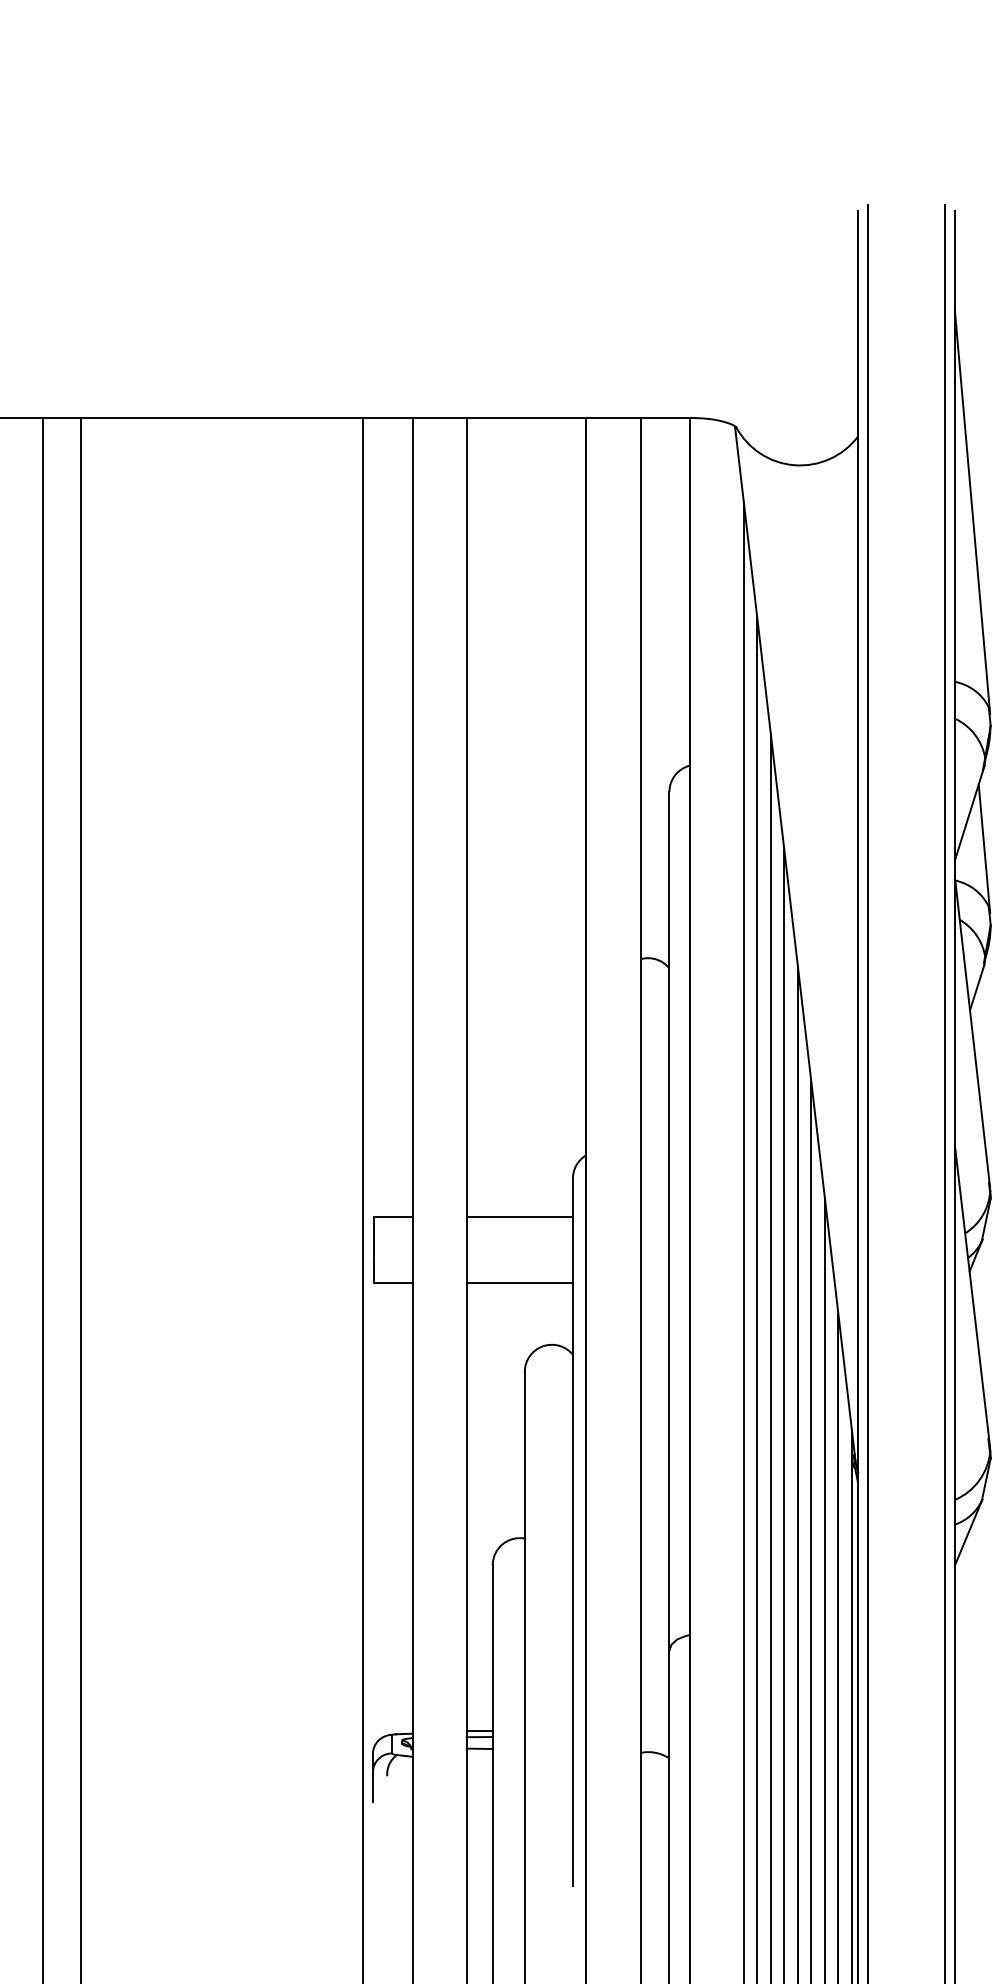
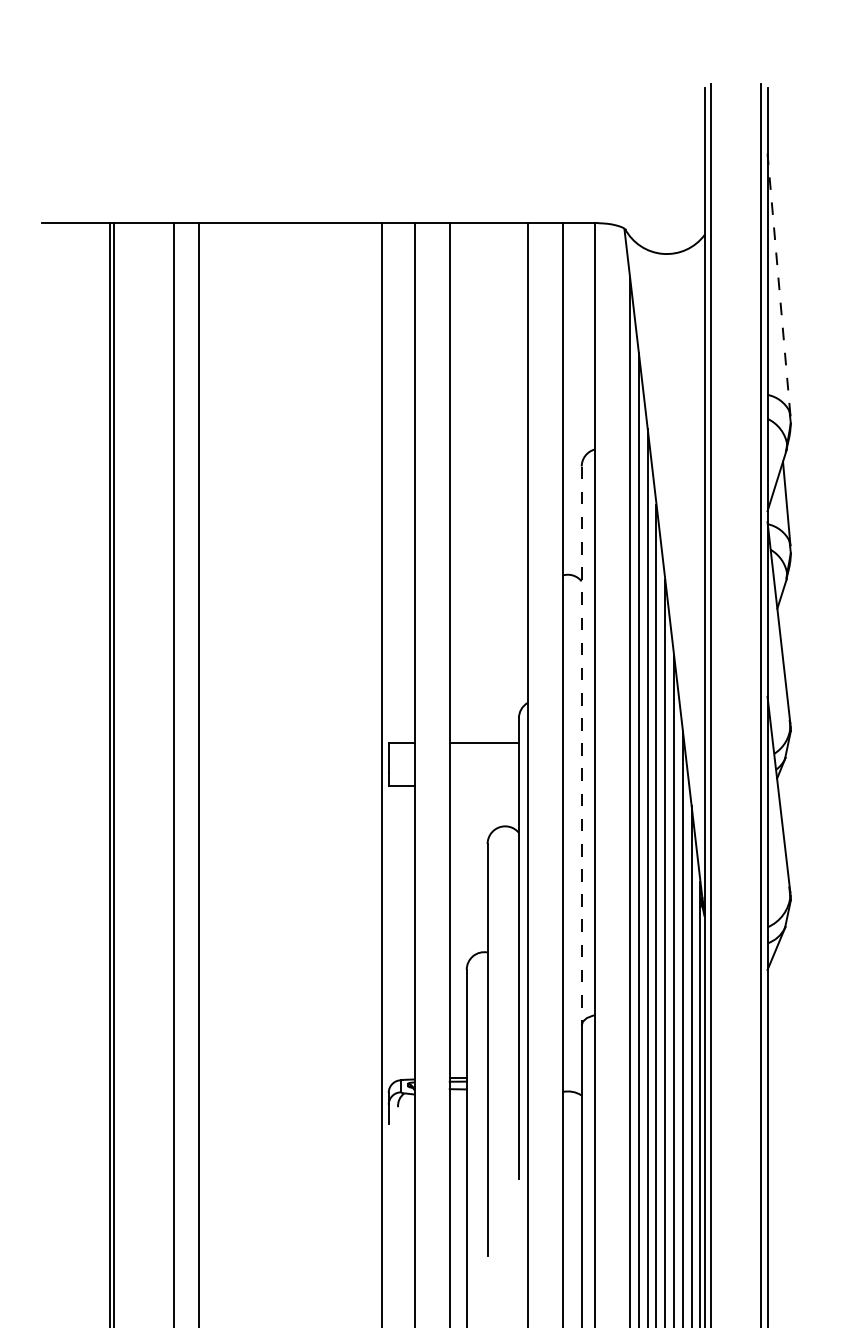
line: (971, 512) -> (778, 284), solid -> dashed
line: (669, 1222) -> (581, 746), solid -> dashed
line: (518, 1283) -> (483, 786), removed

